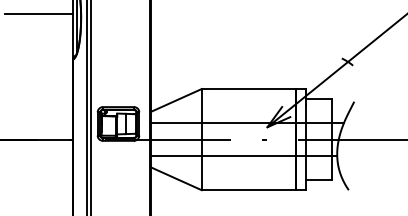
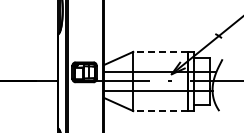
line: (38, 14) -> (37, 8), removed
line: (248, 88) -> (160, 51), solid -> dashed
line: (248, 190) -> (160, 111), solid -> dashed

